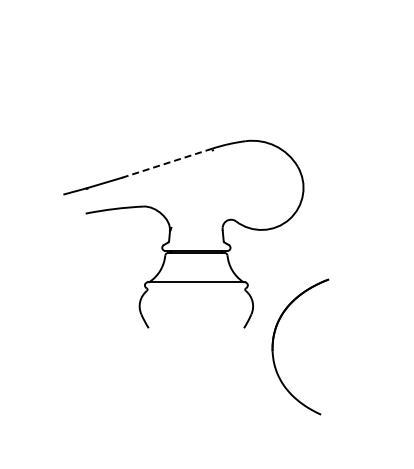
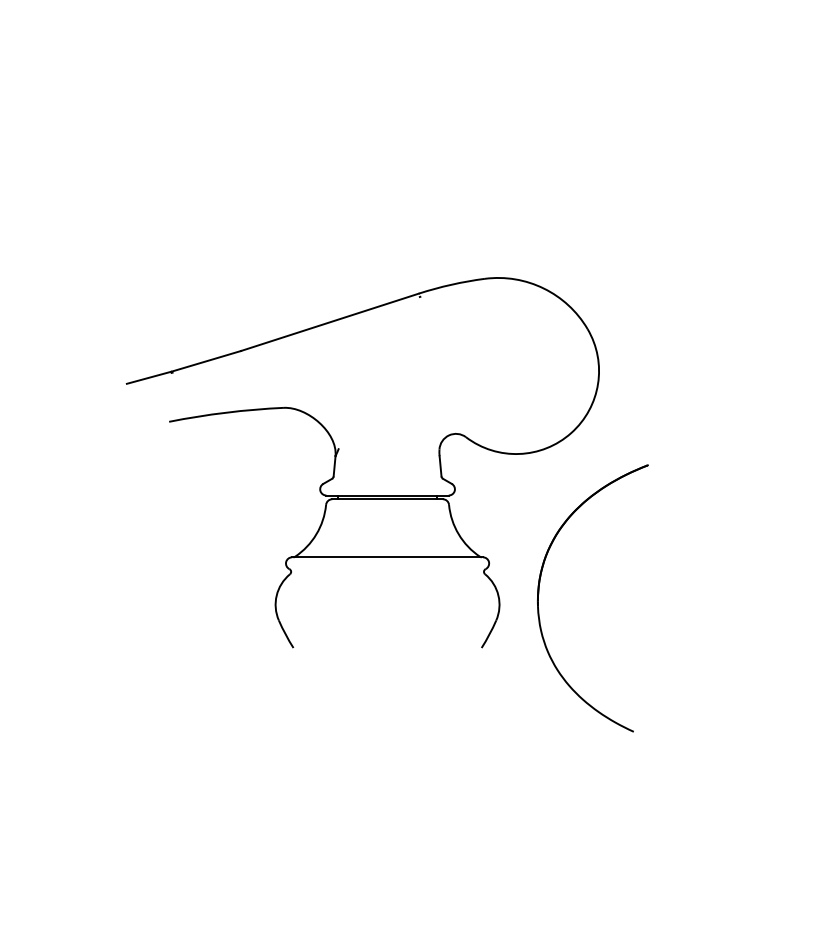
line: (166, 163) -> (328, 322), dashed -> solid
part: (274, 339) -> (541, 583), moved

